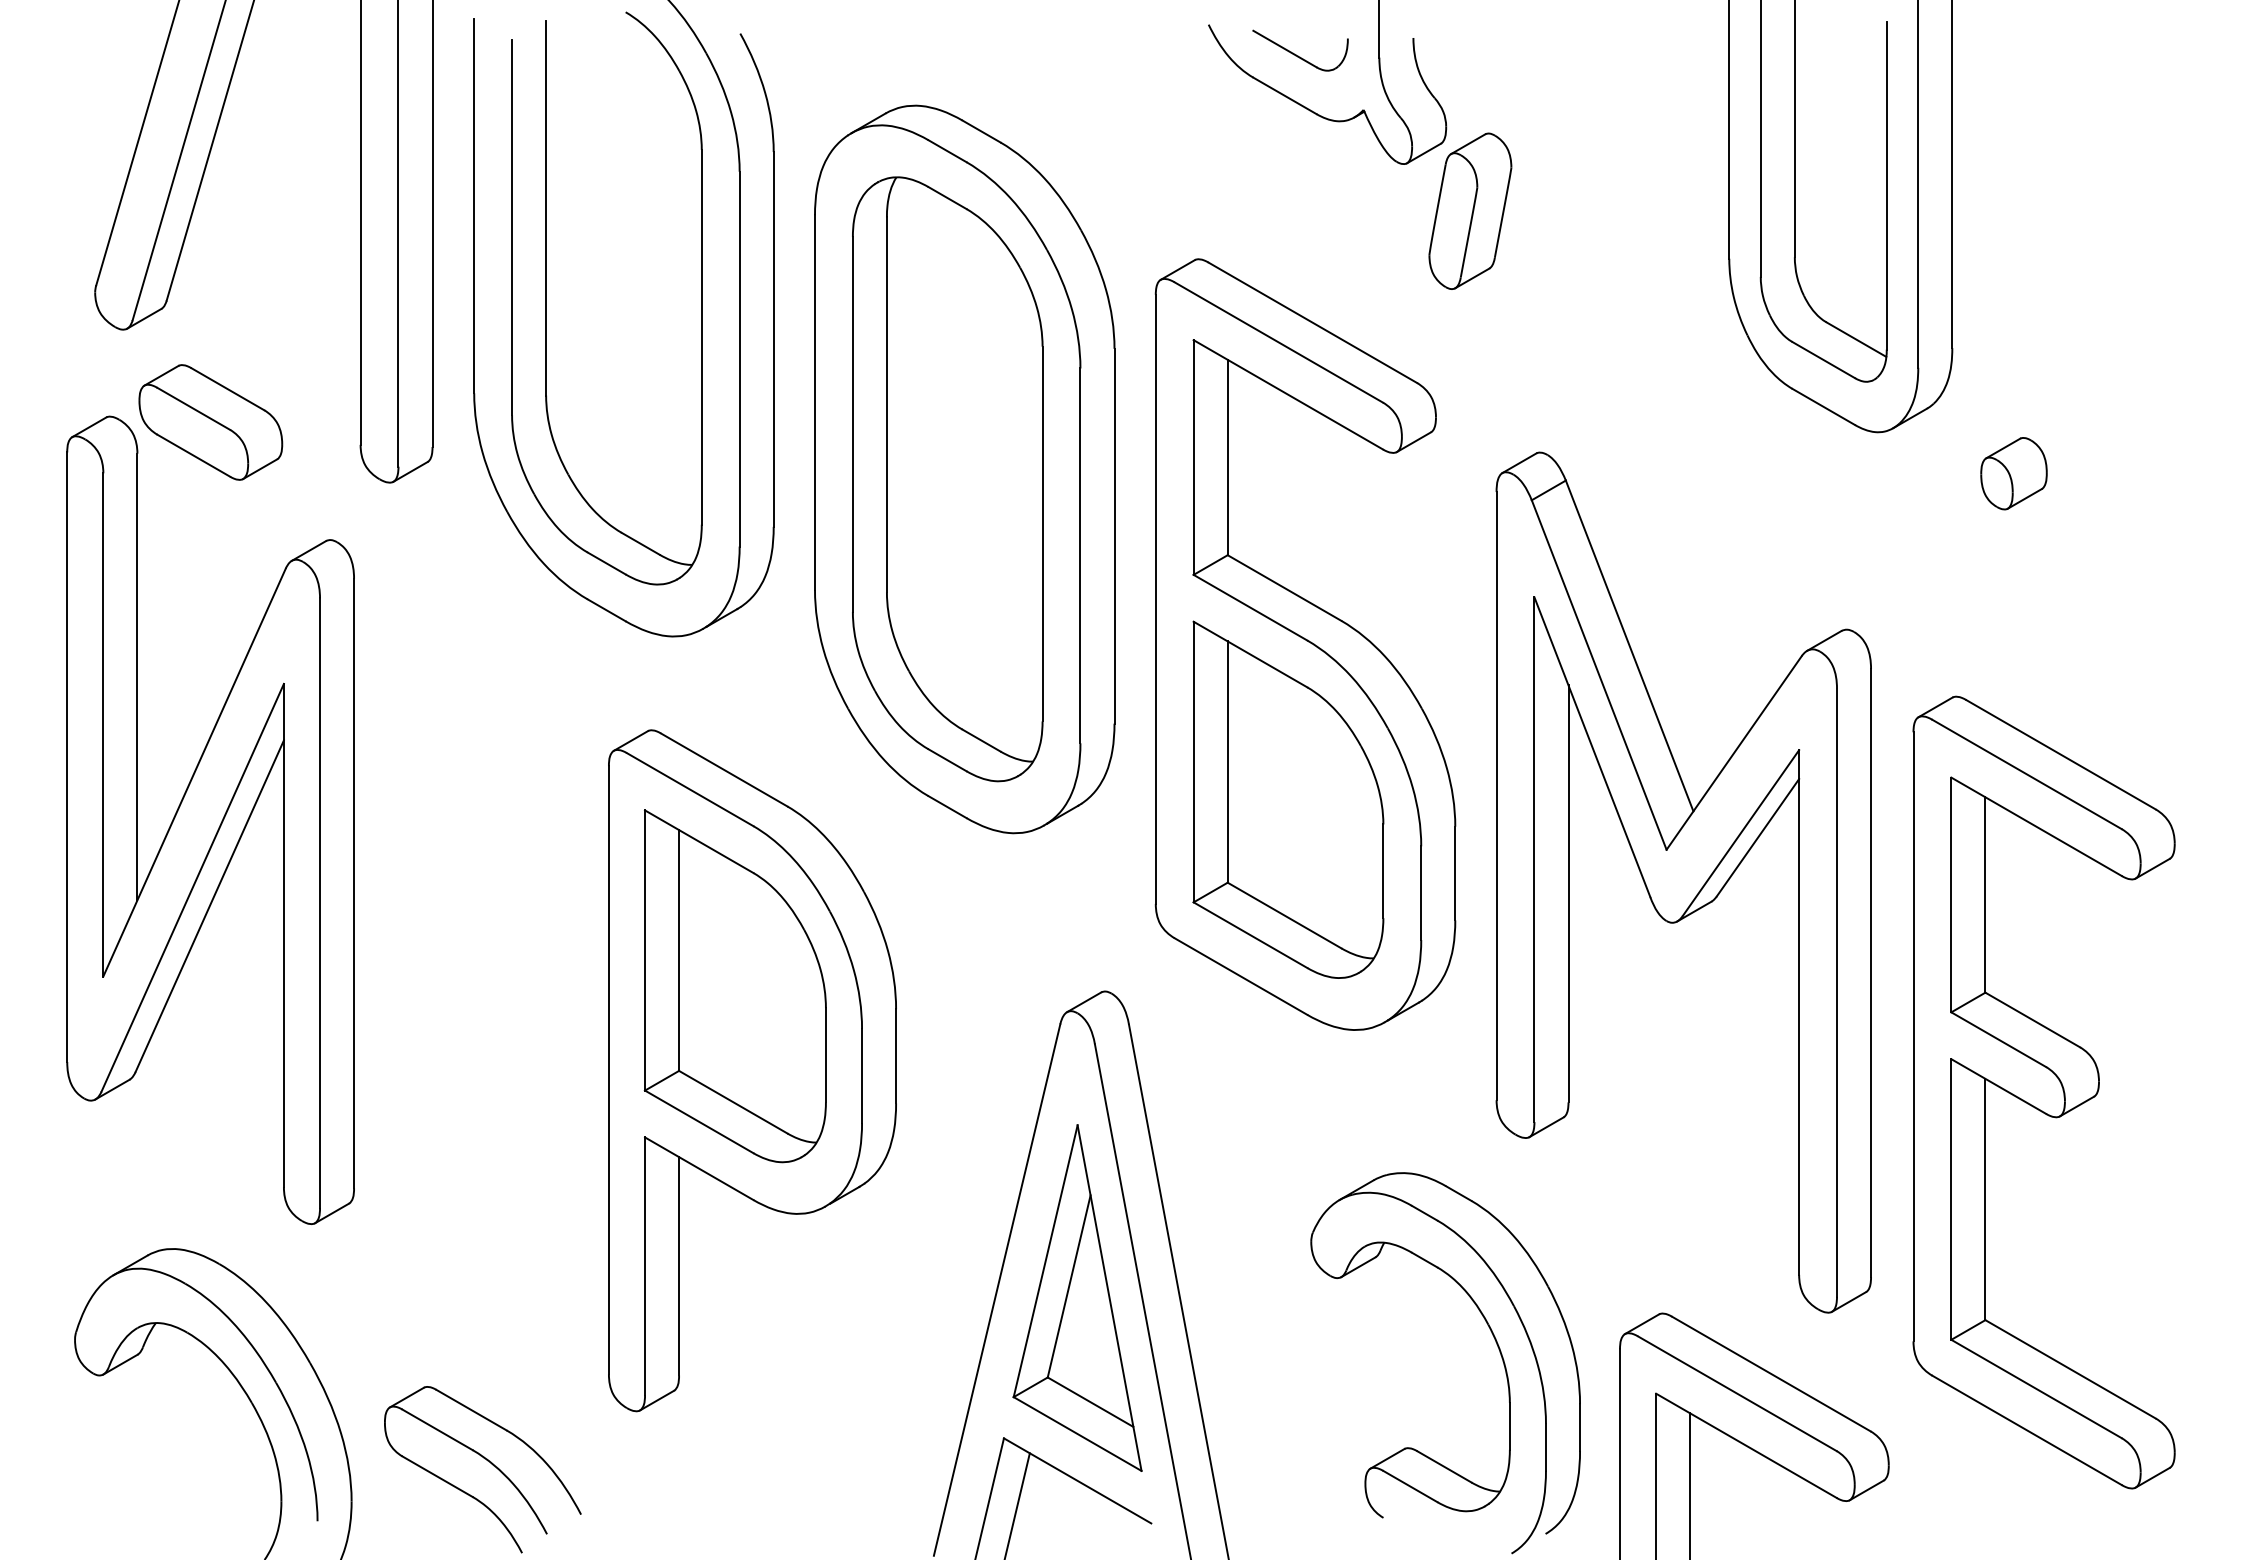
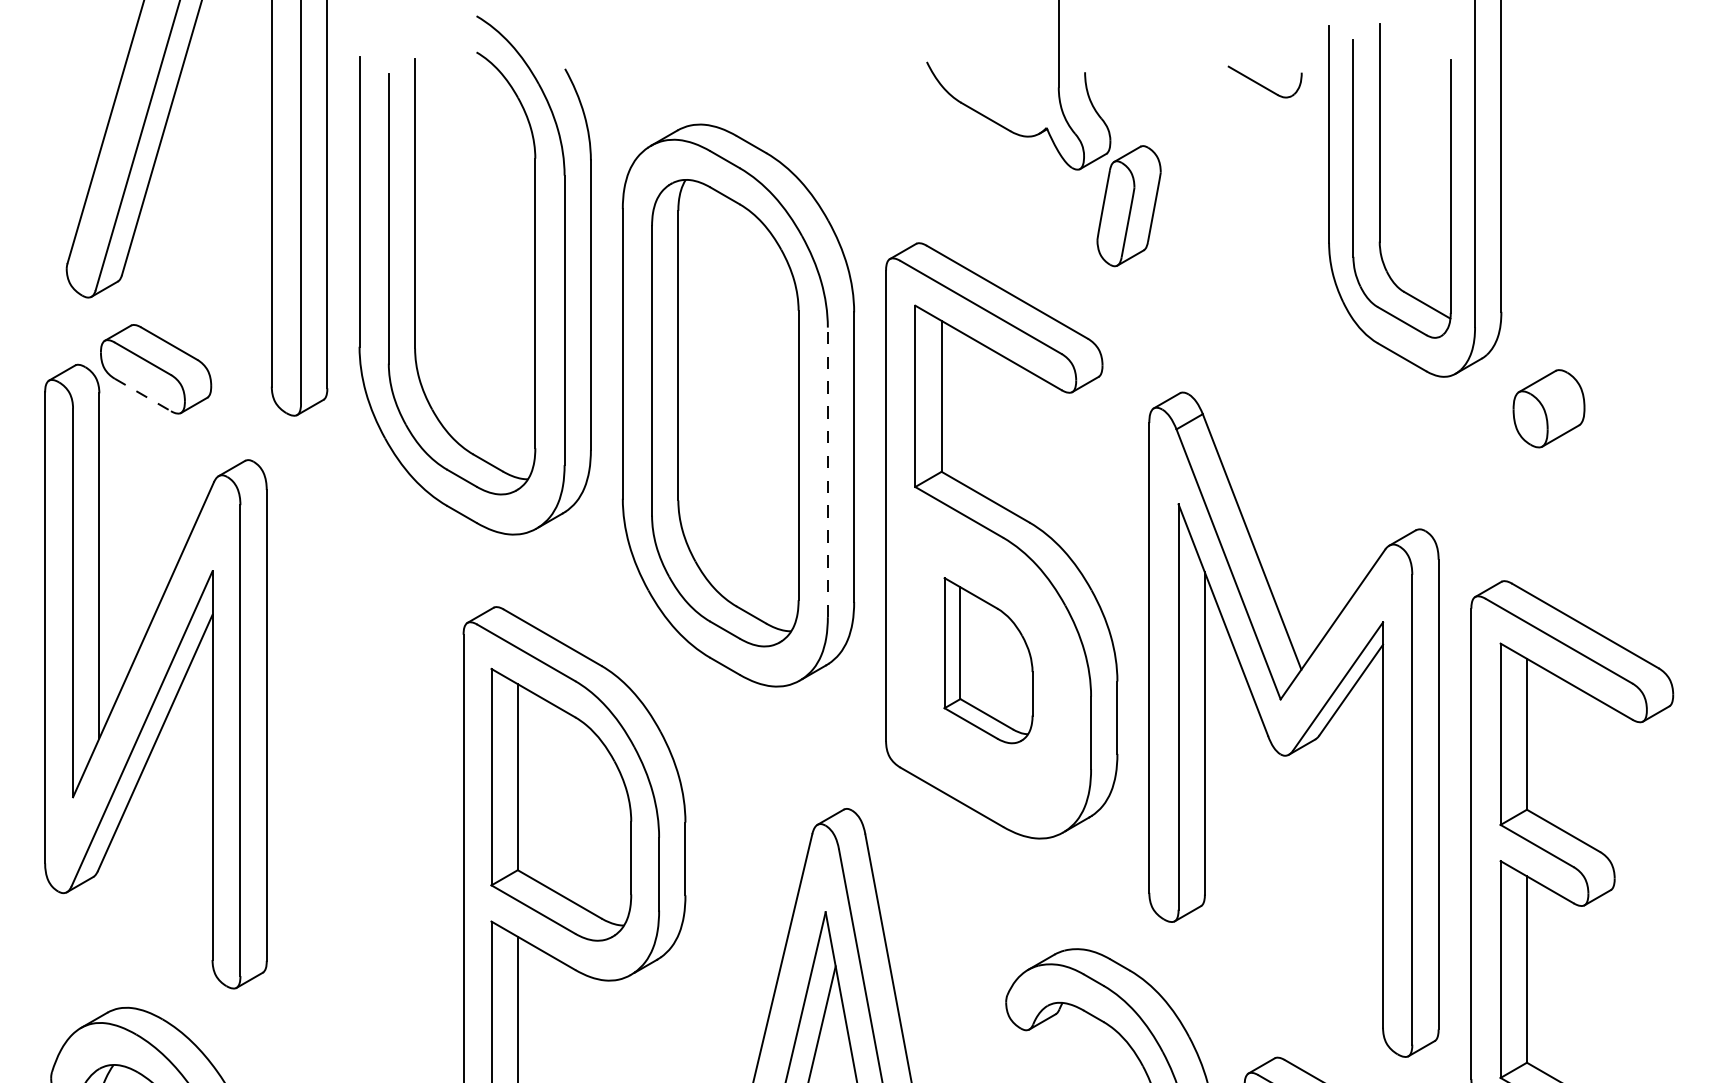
part: (1300, 50) -> (1265, 81), moved
line: (193, 455) -> (142, 394), solid -> dashed
part: (2013, 473) -> (1548, 408), size x1.4
line: (1080, 555) -> (827, 472), solid -> dashed
part: (1288, 799) -> (988, 660), size x0.6

